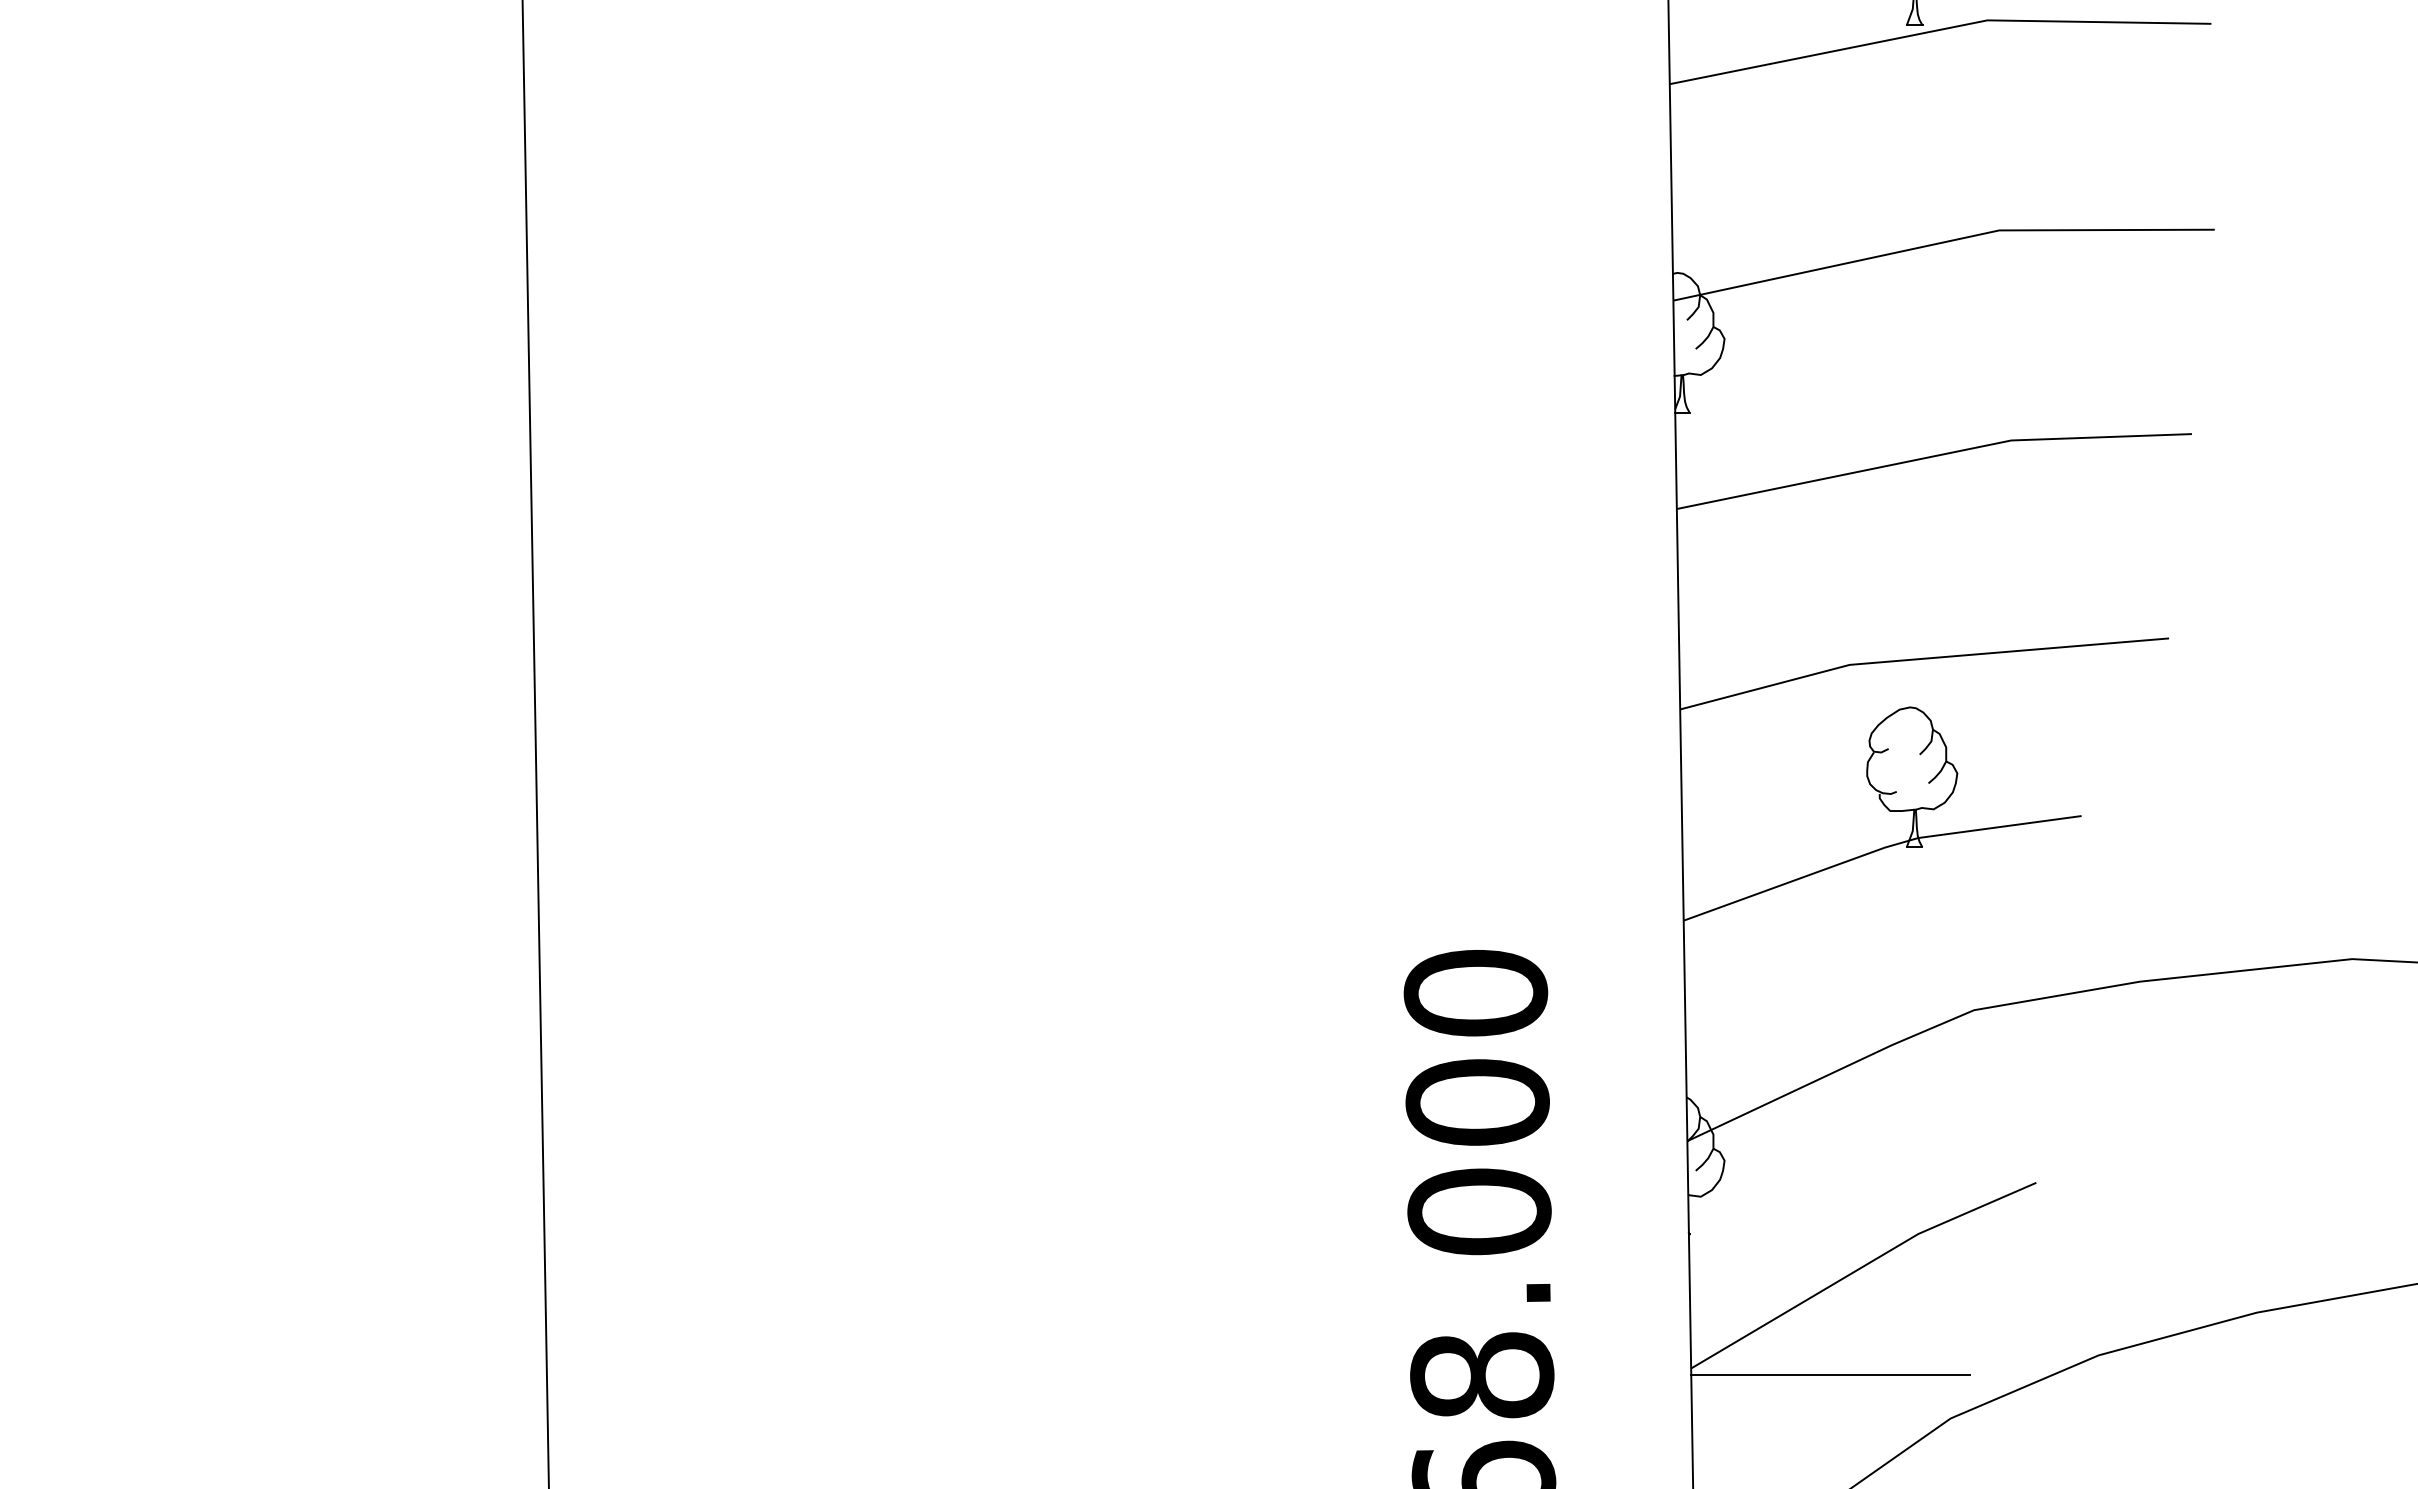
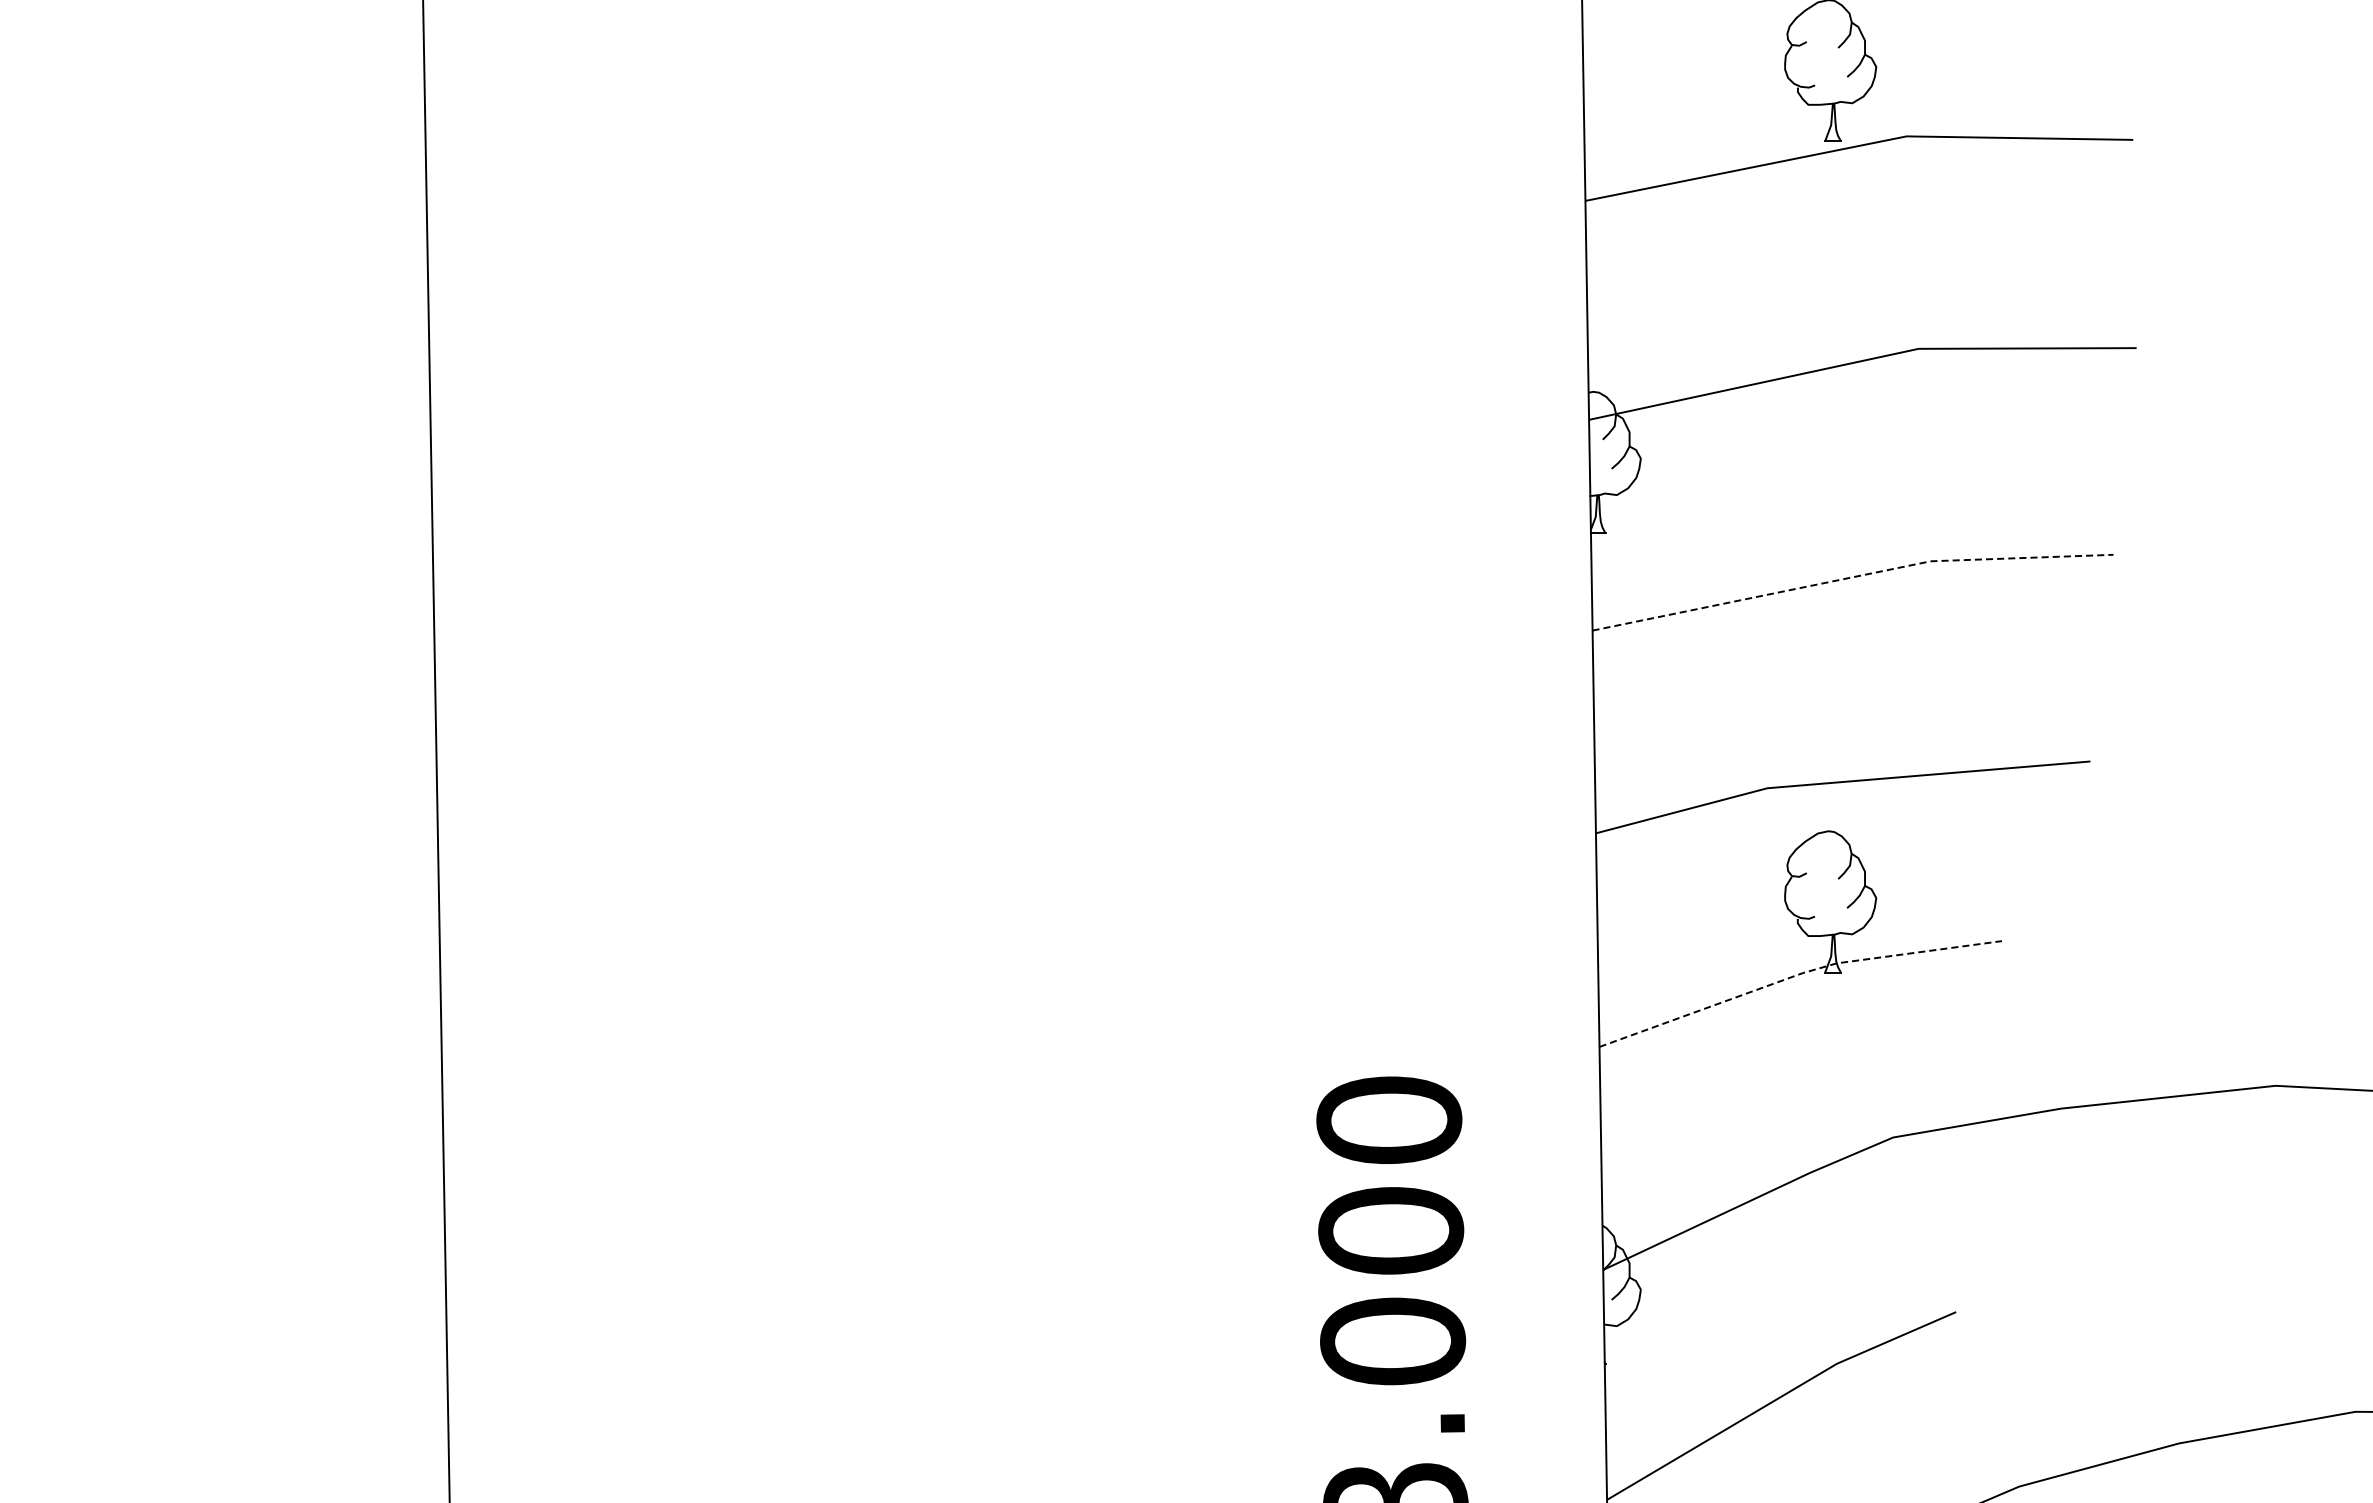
line: (1933, 456) -> (1852, 577), solid -> dashed
line: (1879, 849) -> (1797, 974), solid -> dashed

